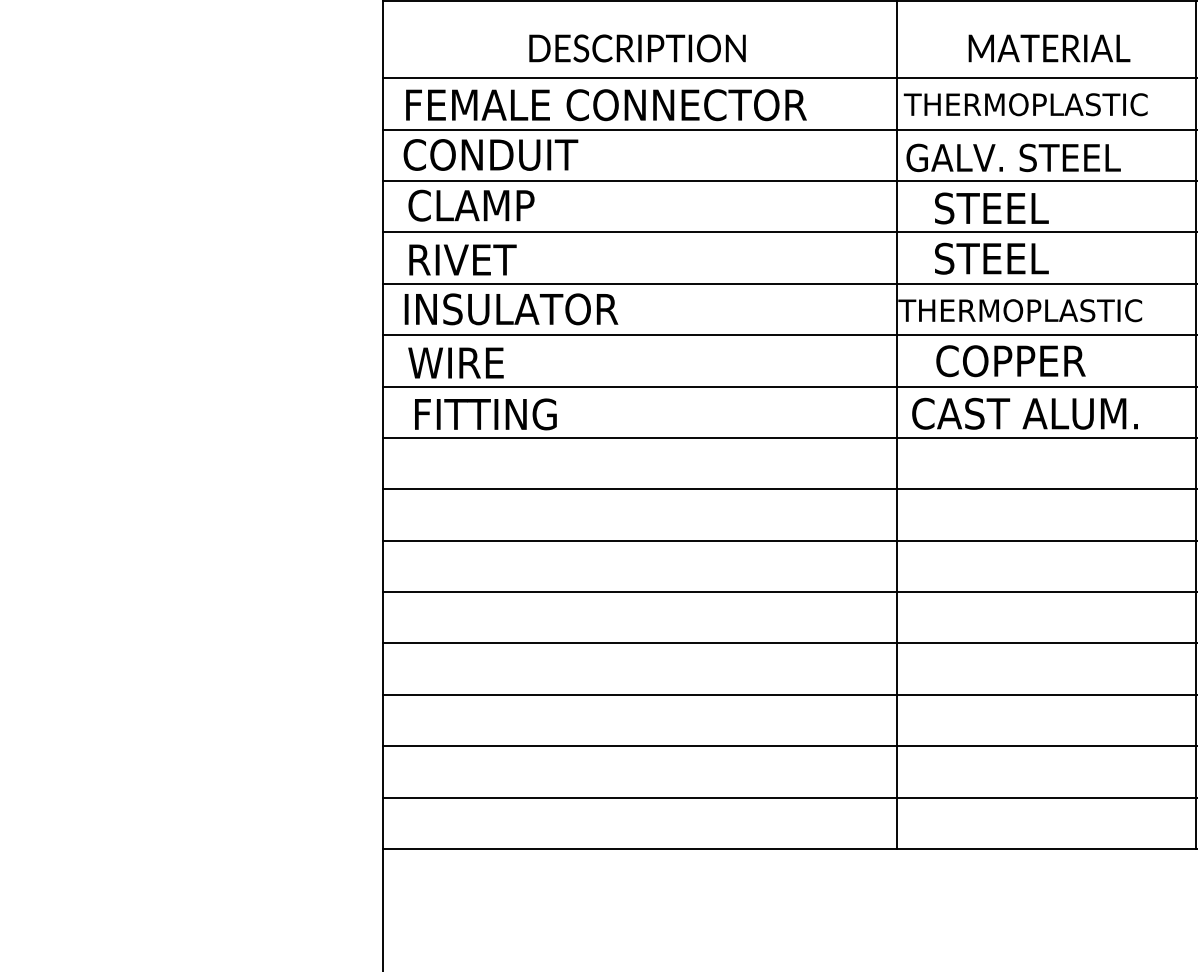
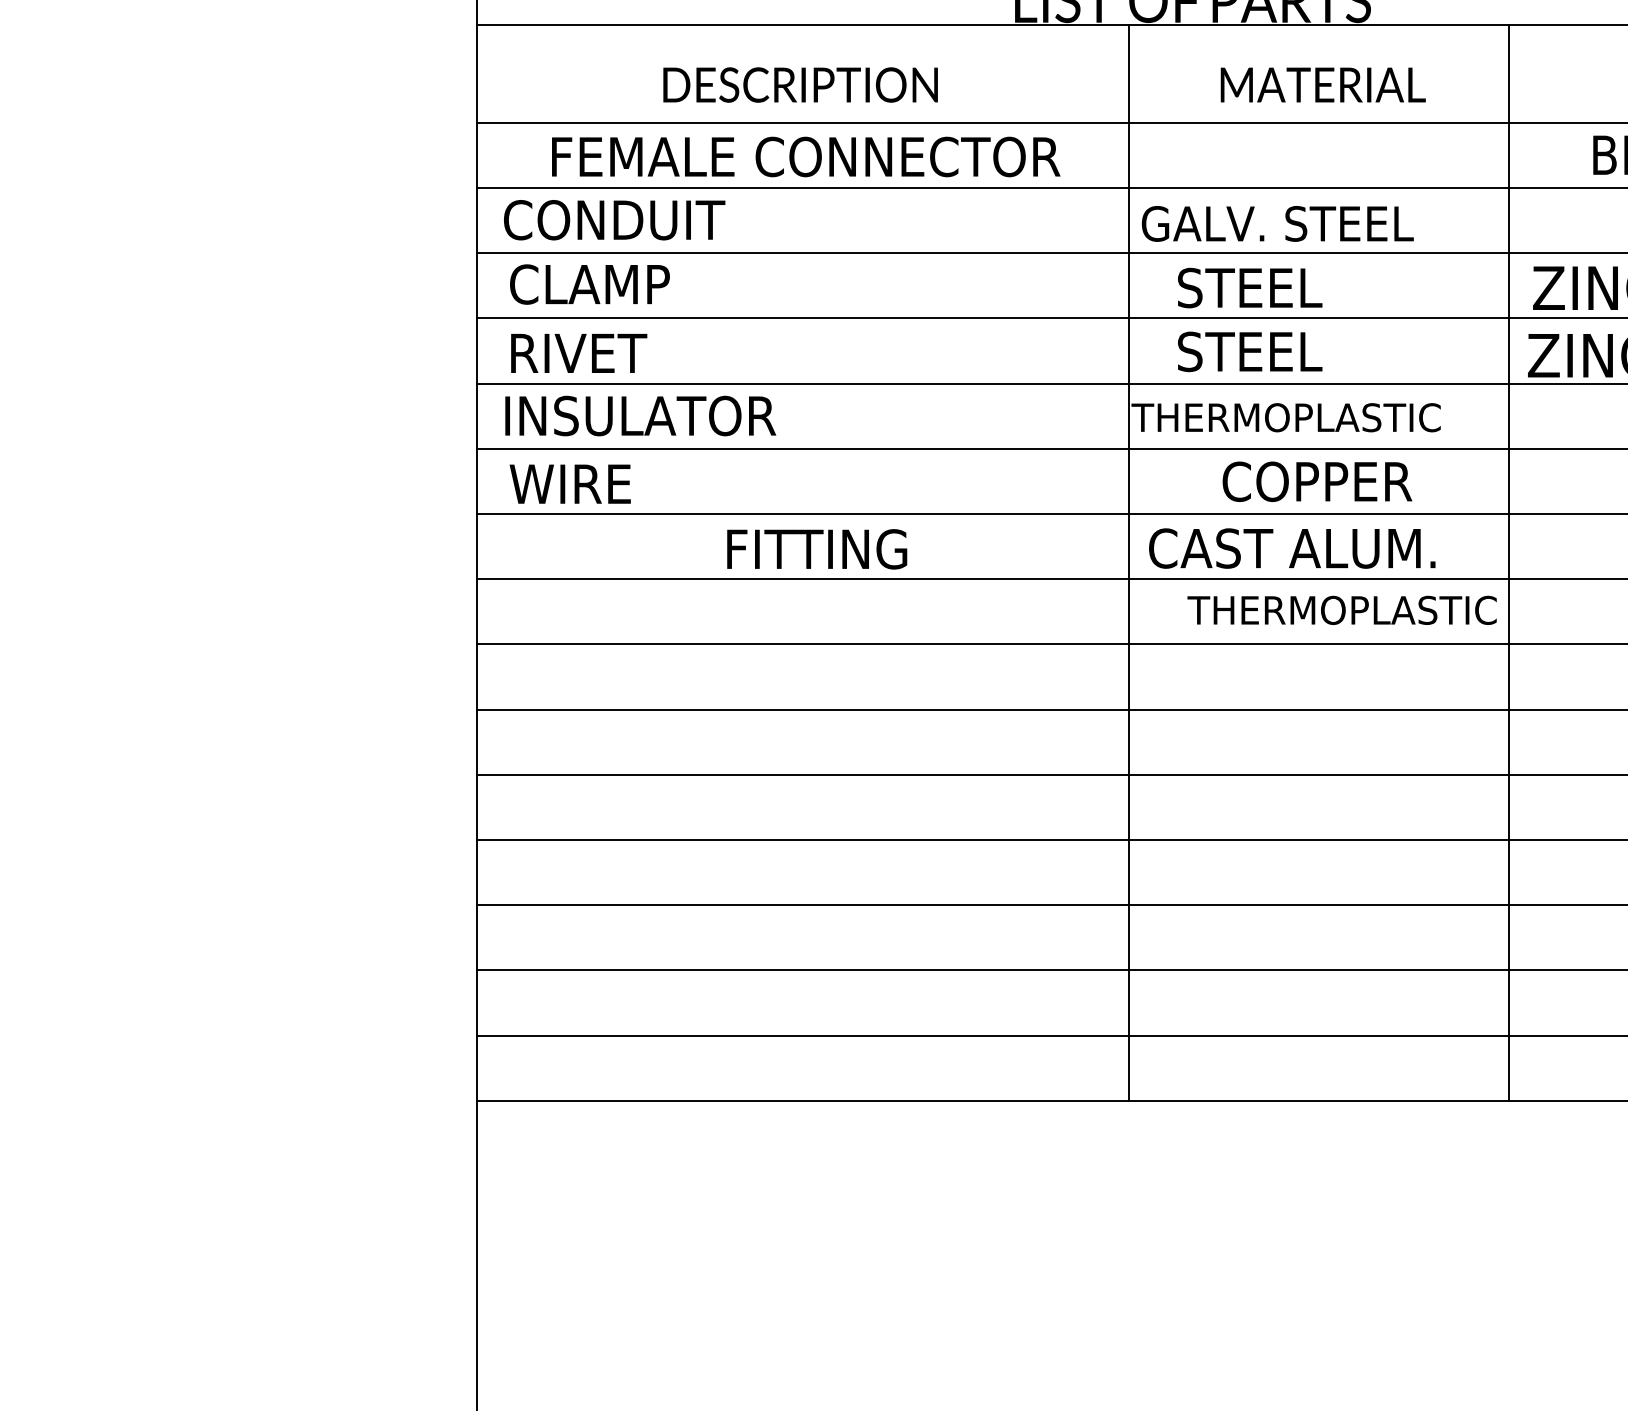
text: (1025, 103) -> (1341, 609), moved
text: (606, 104) -> (806, 156), moved
text: (1011, 360) -> (1317, 481), moved
text: (486, 414) -> (817, 549), moved

